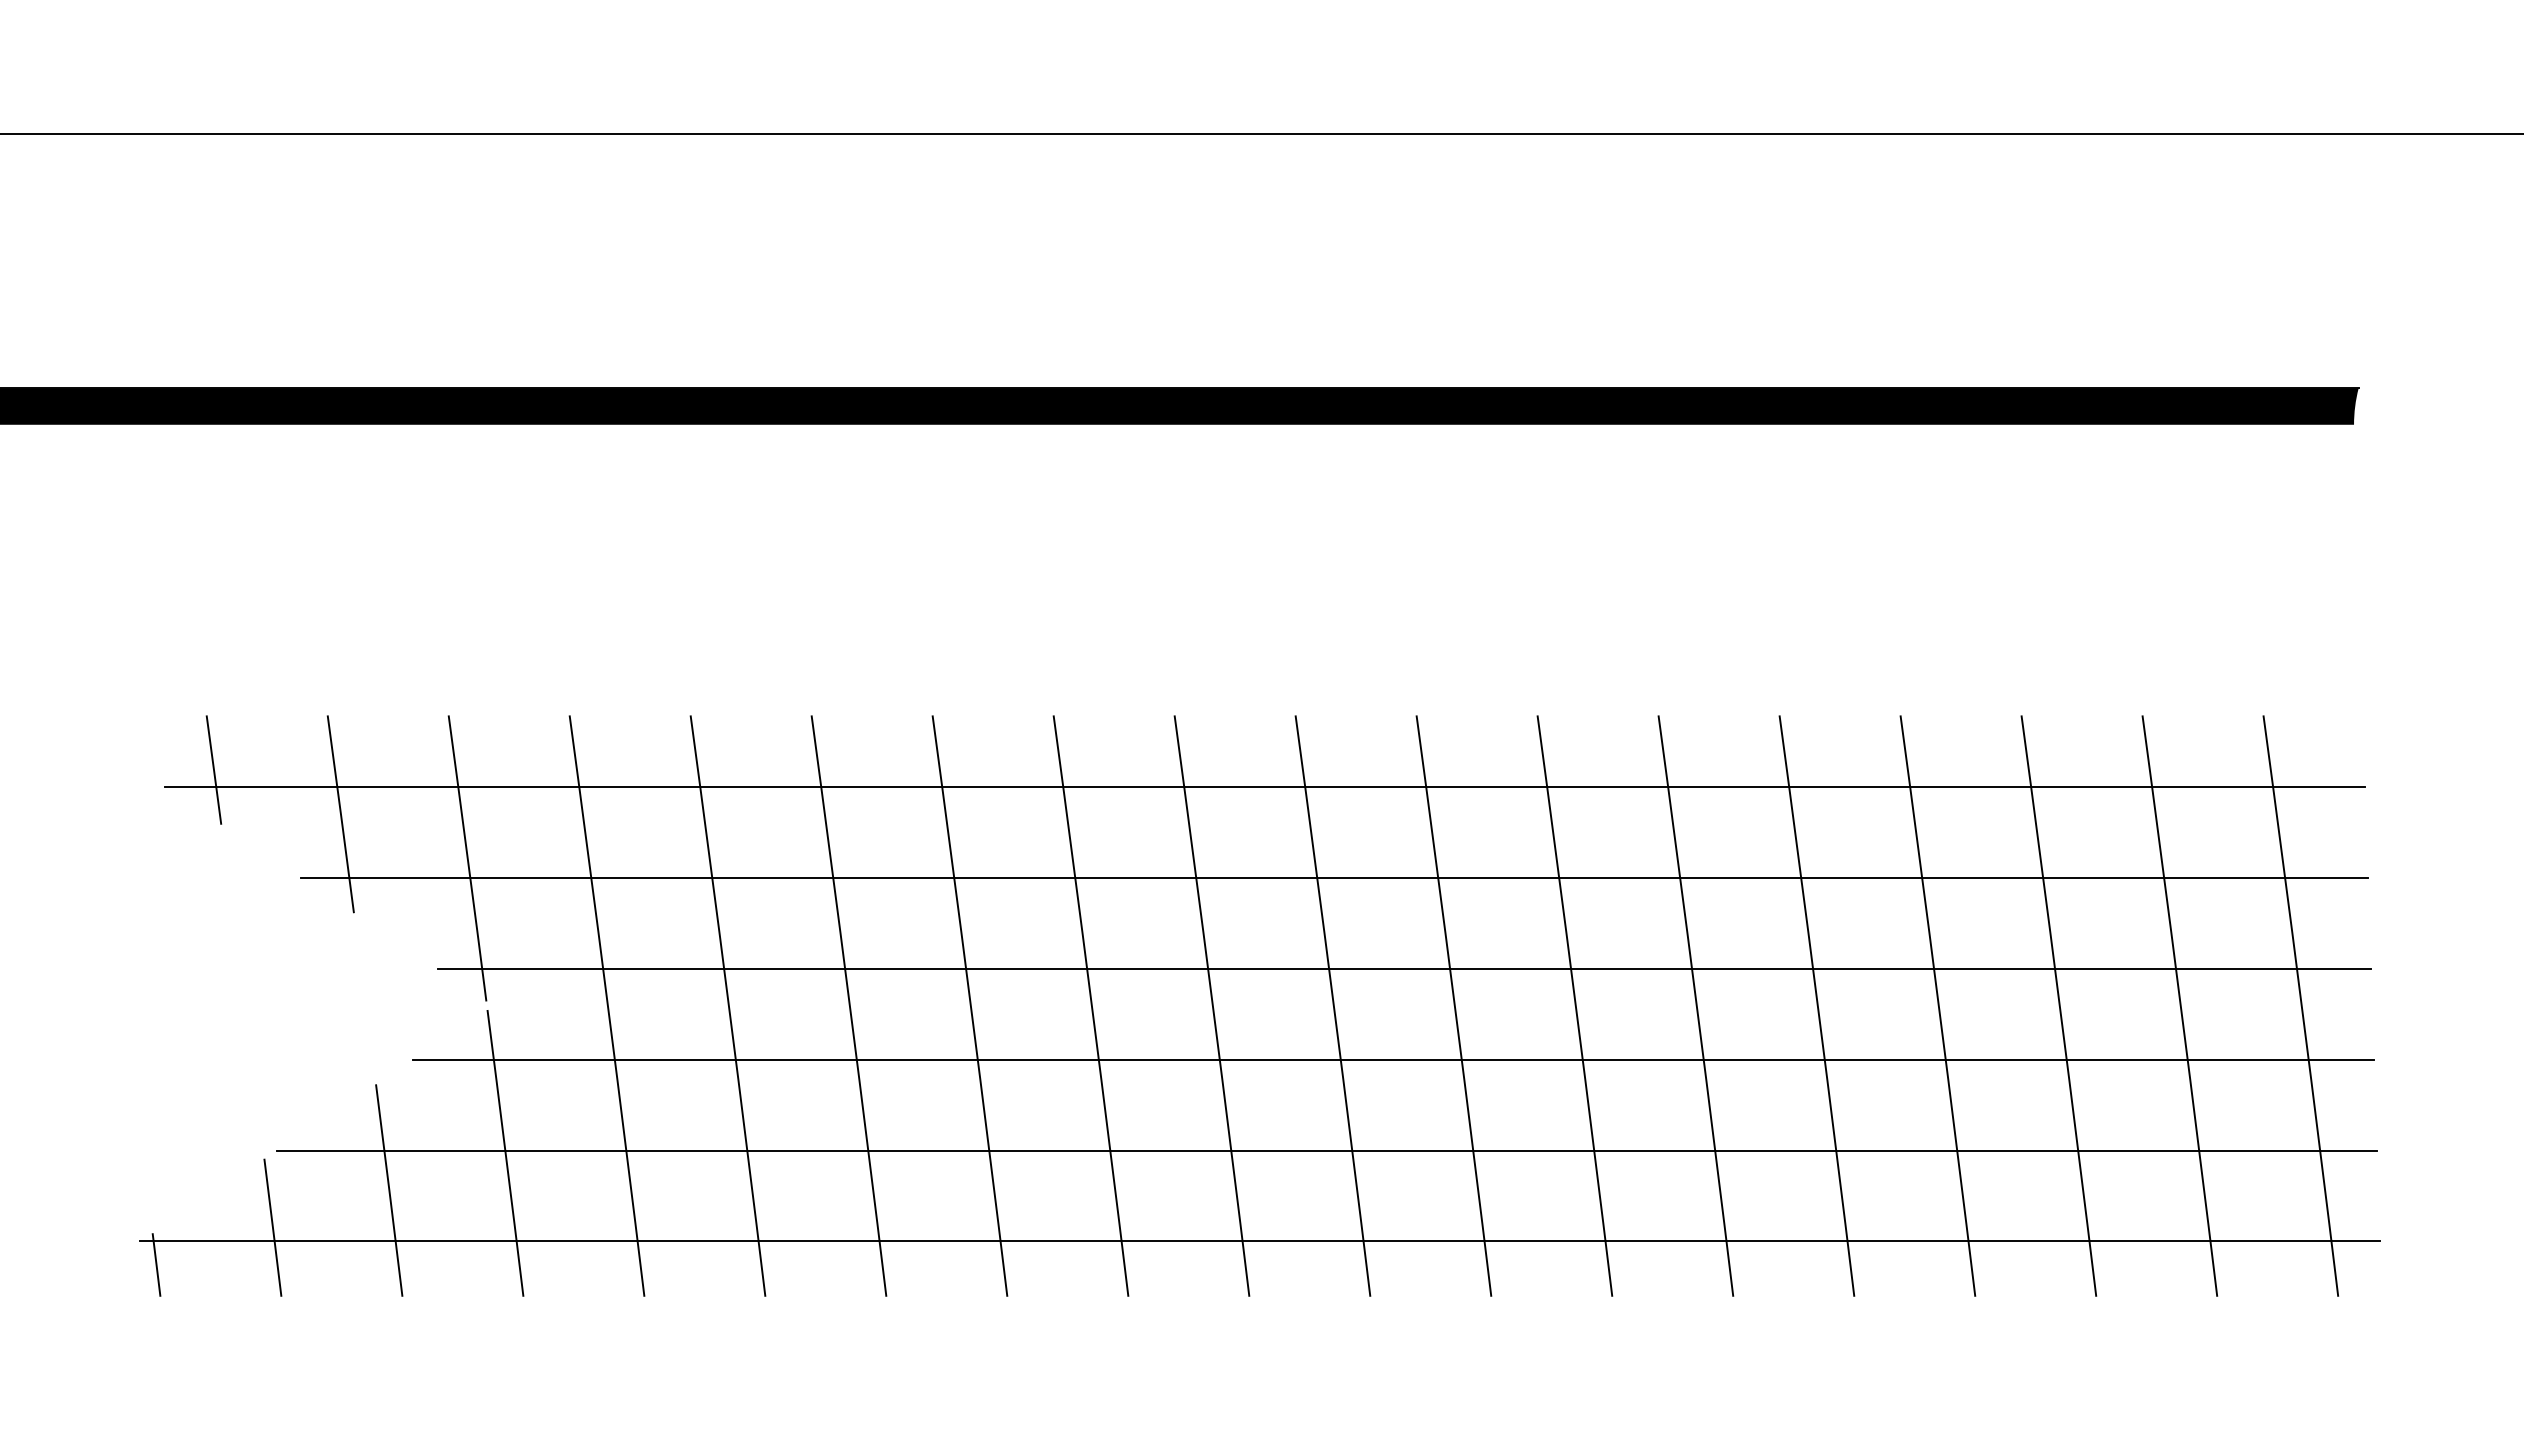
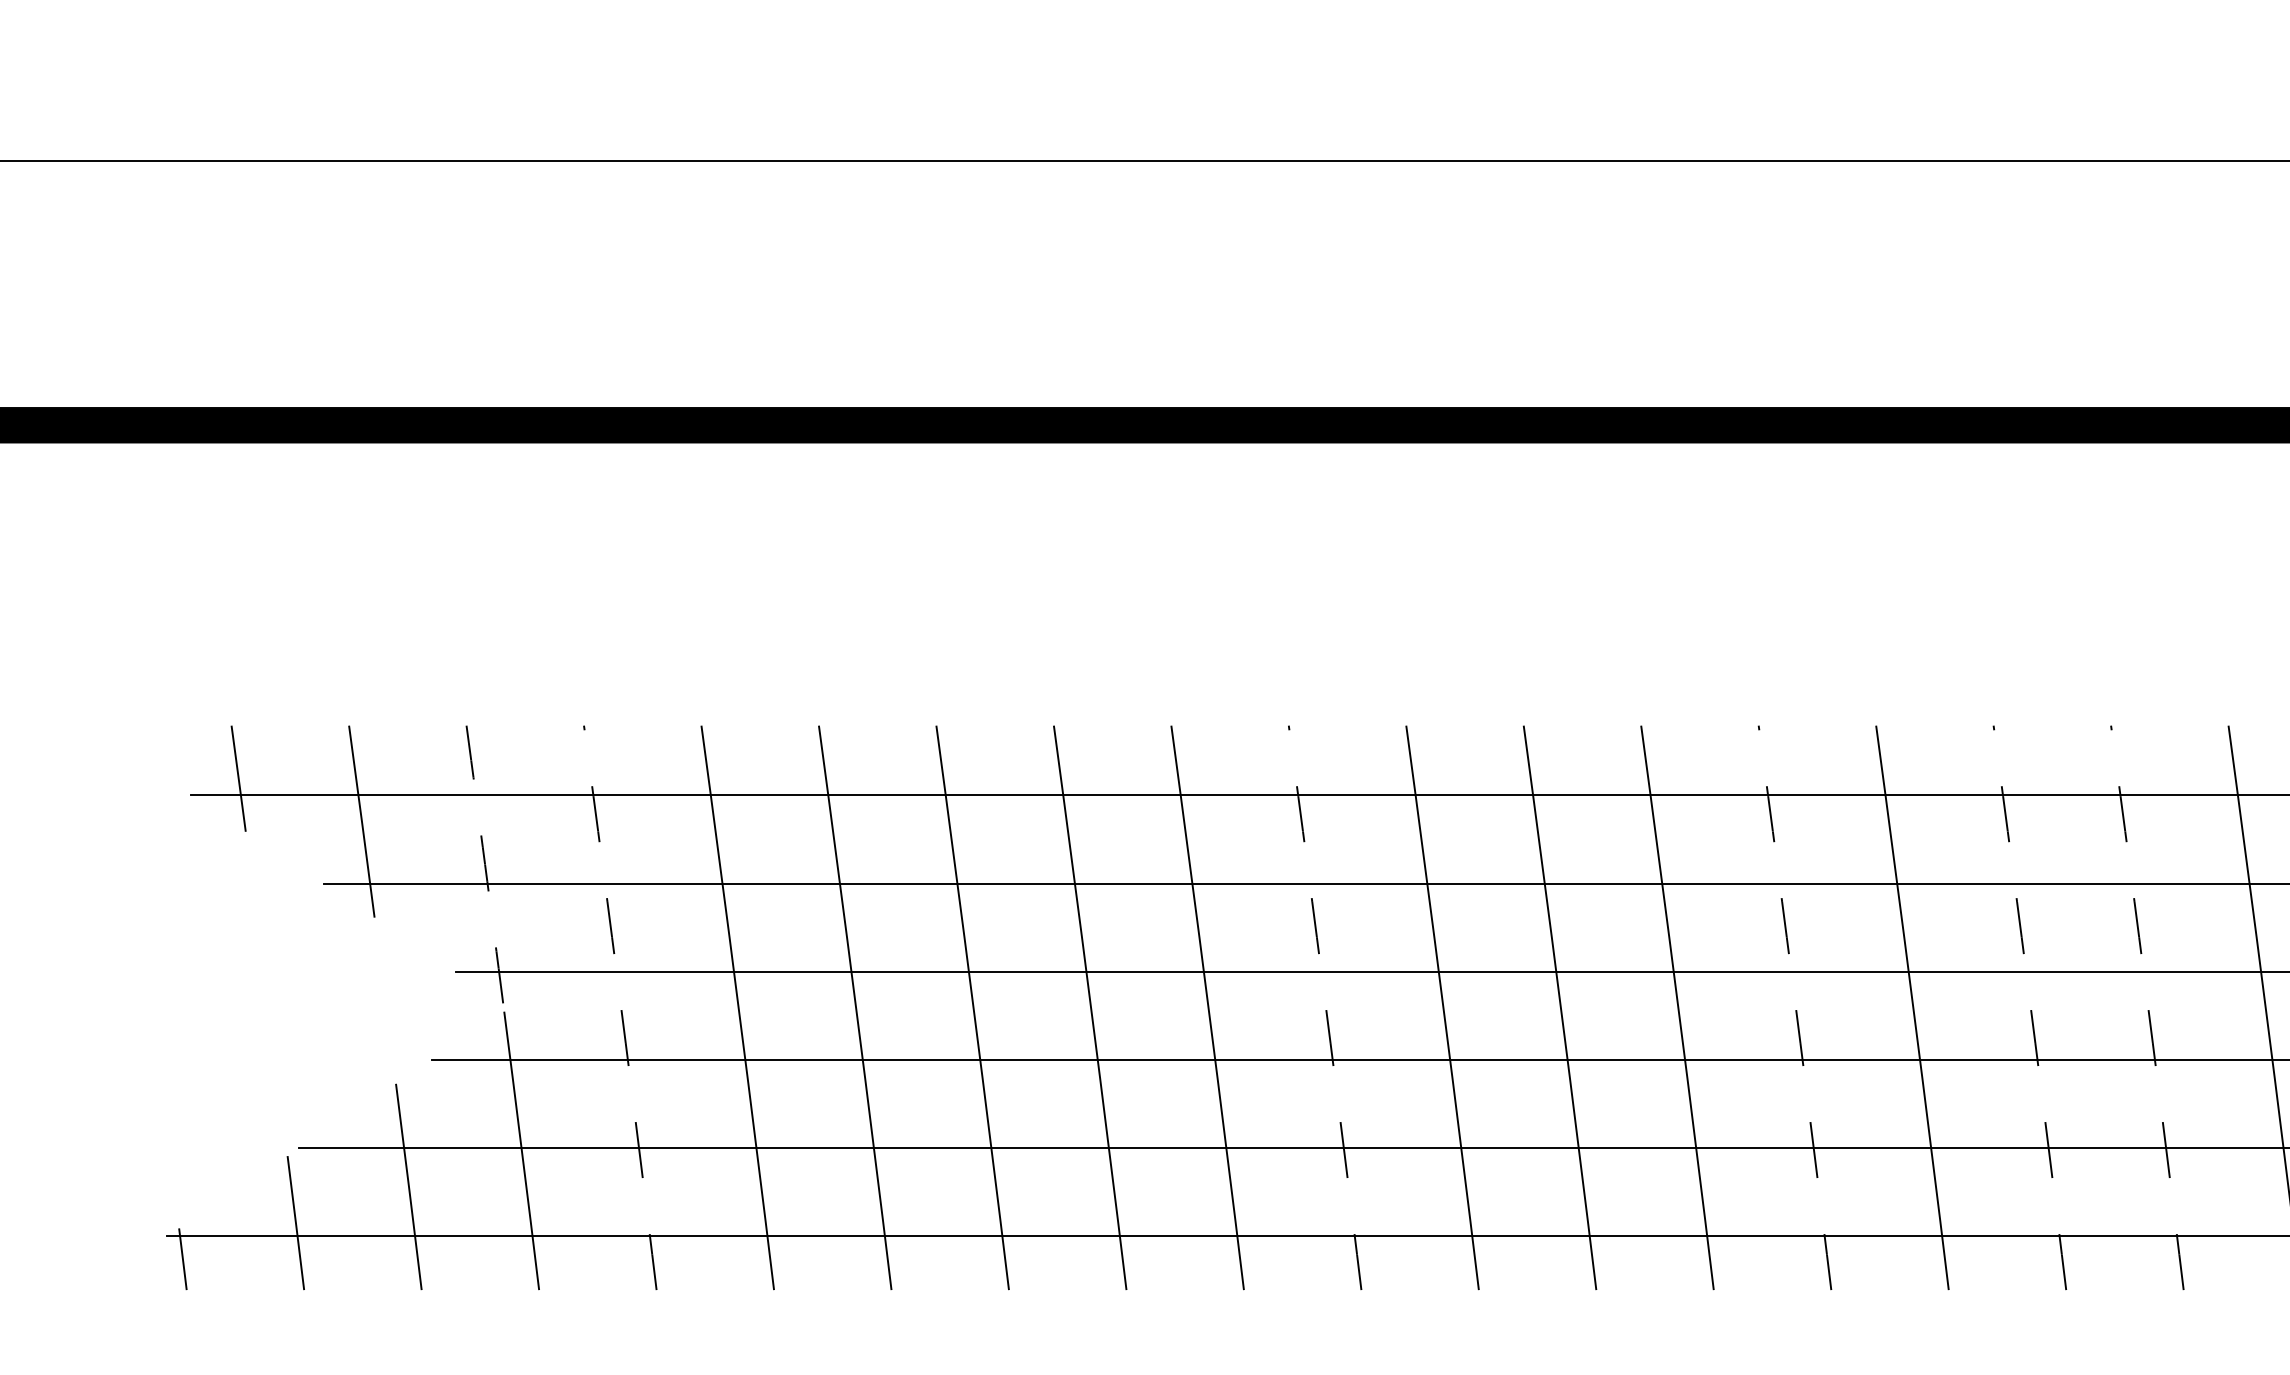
arc: (467, 858) -> (484, 864), solid -> dashed
arc: (607, 1005) -> (620, 1007), solid -> dashed
arc: (1333, 1005) -> (1325, 1007), solid -> dashed
arc: (1817, 1005) -> (1795, 1007), solid -> dashed
arc: (2059, 1005) -> (2030, 1007), solid -> dashed
arc: (2180, 1005) -> (2147, 1007), solid -> dashed

